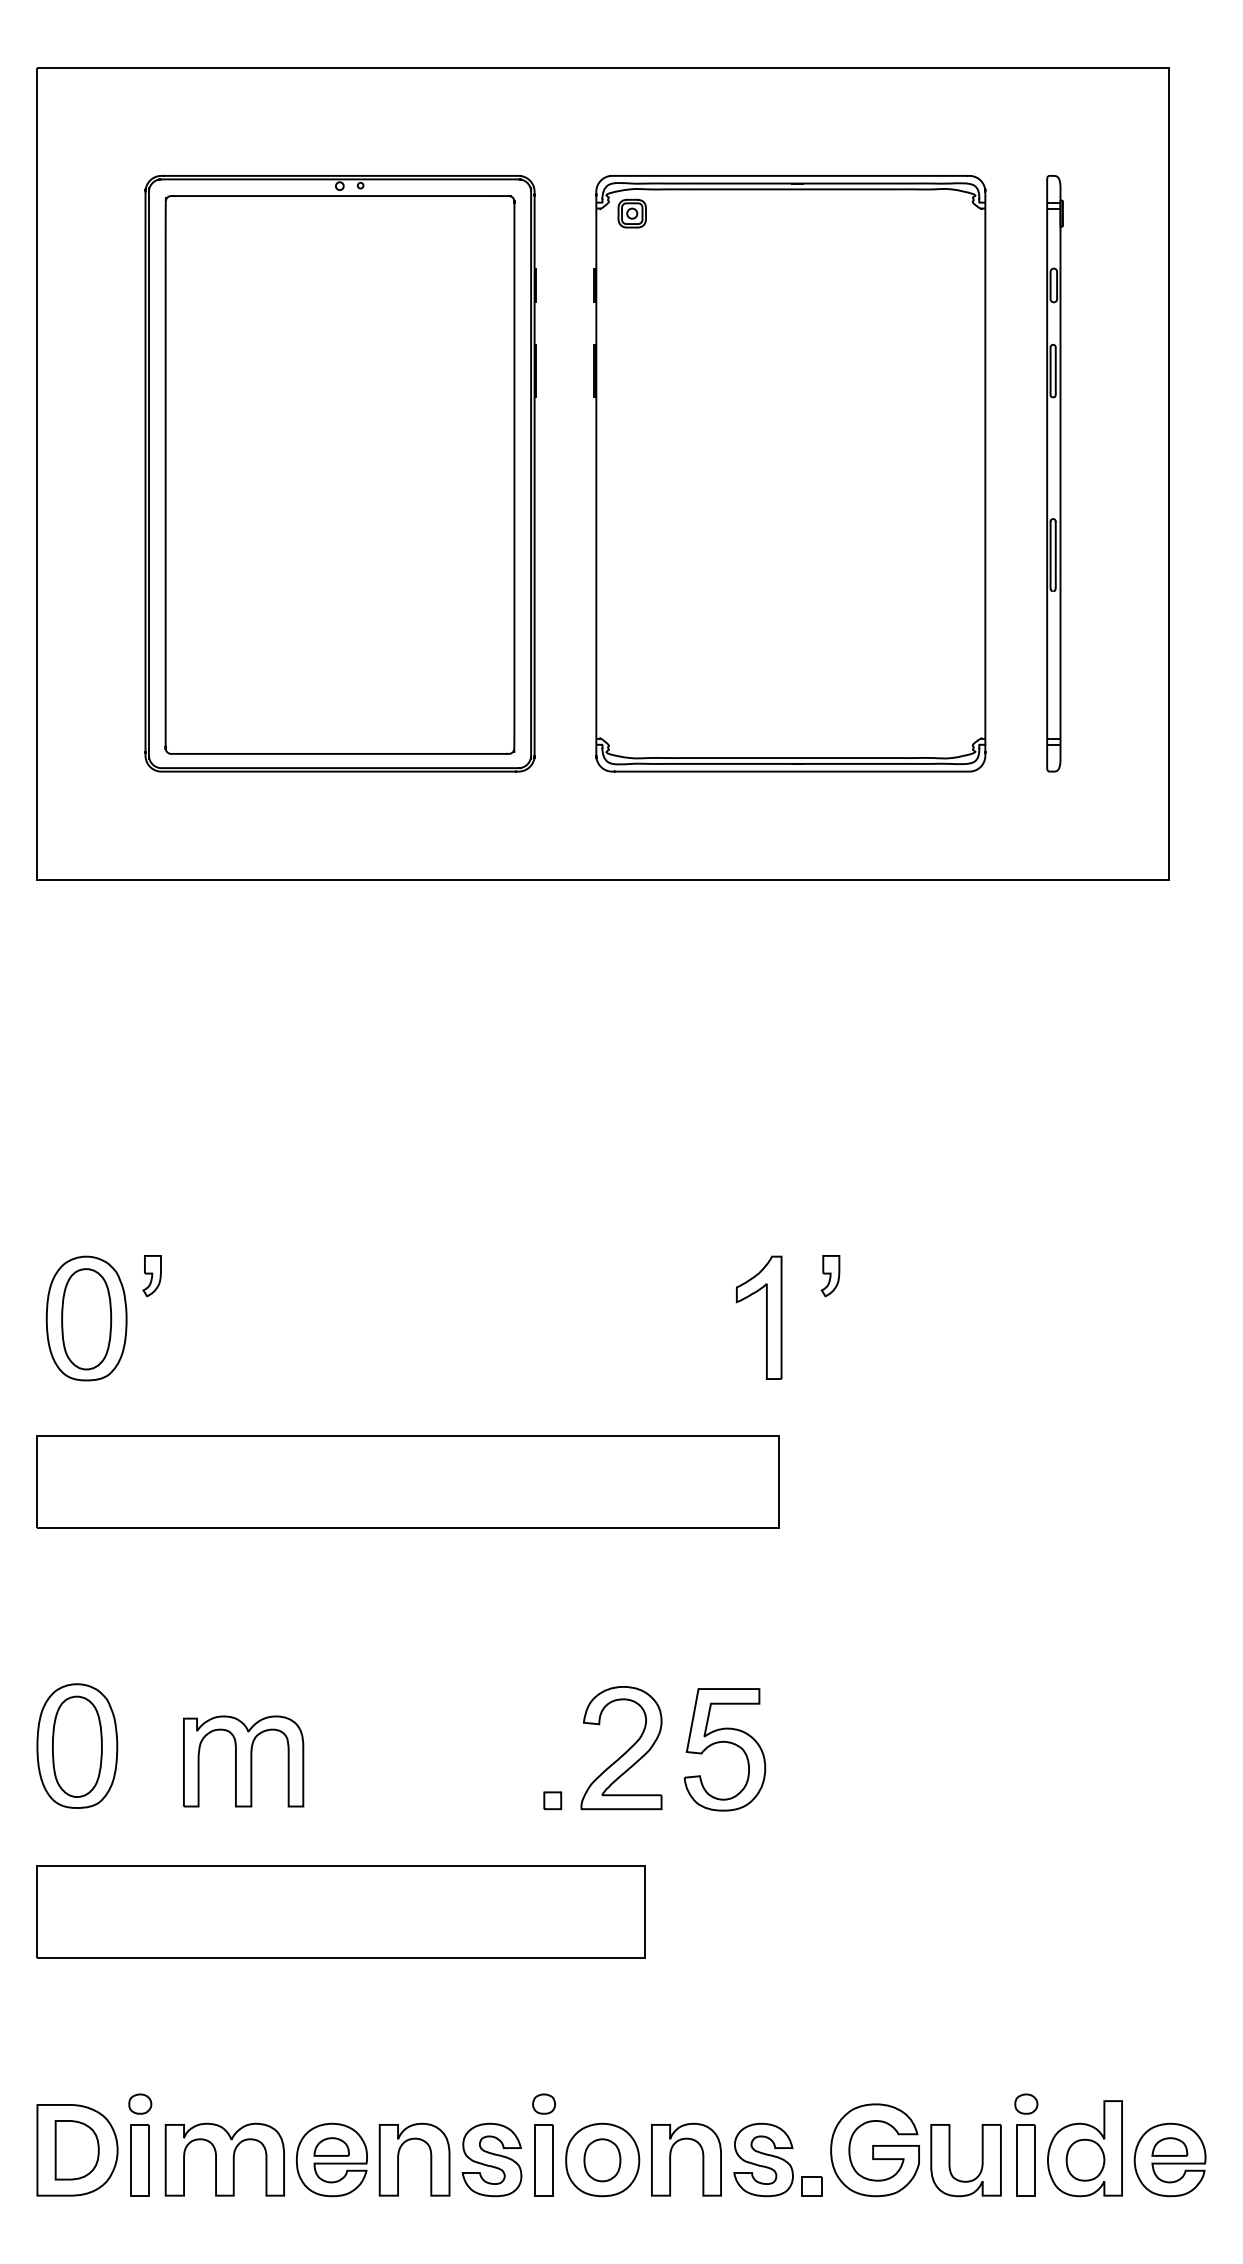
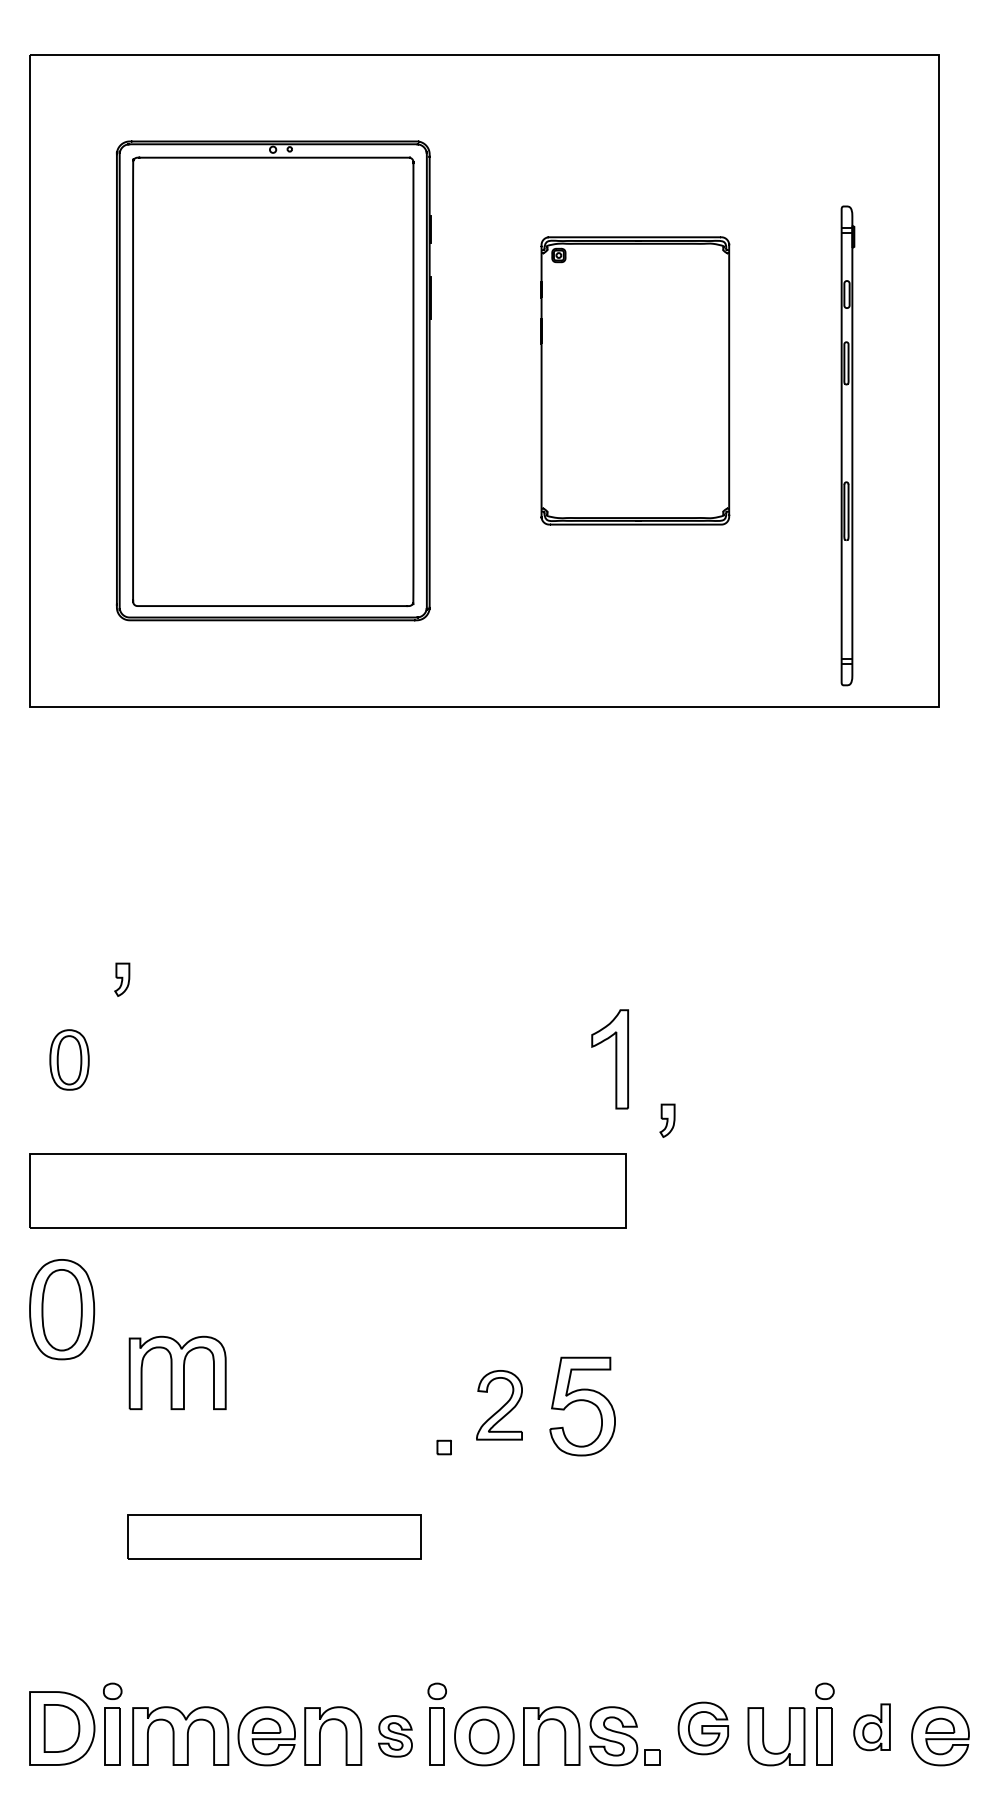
part: (789, 473) -> (634, 380), size x0.6
part: (1054, 473) -> (847, 445), moved
part: (152, 1275) -> (122, 979), moved
part: (830, 1275) -> (667, 1120), moved
part: (86, 1317) -> (69, 1059), size x0.6
part: (77, 1745) -> (62, 1309), moved
part: (621, 1748) -> (499, 1405), size x0.7
part: (243, 1760) -> (177, 1372), moved
part: (341, 1911) -> (274, 1536), size x0.6
part: (1084, 2149) -> (871, 1727), size x0.6
part: (875, 2150) -> (703, 1728), size x0.7
part: (492, 2160) -> (395, 1736), size x0.7

